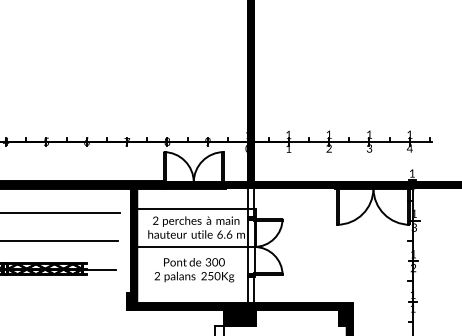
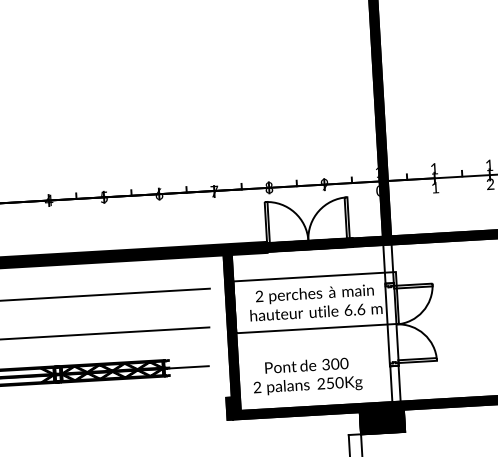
text: (194, 270) -> (307, 376), moved

